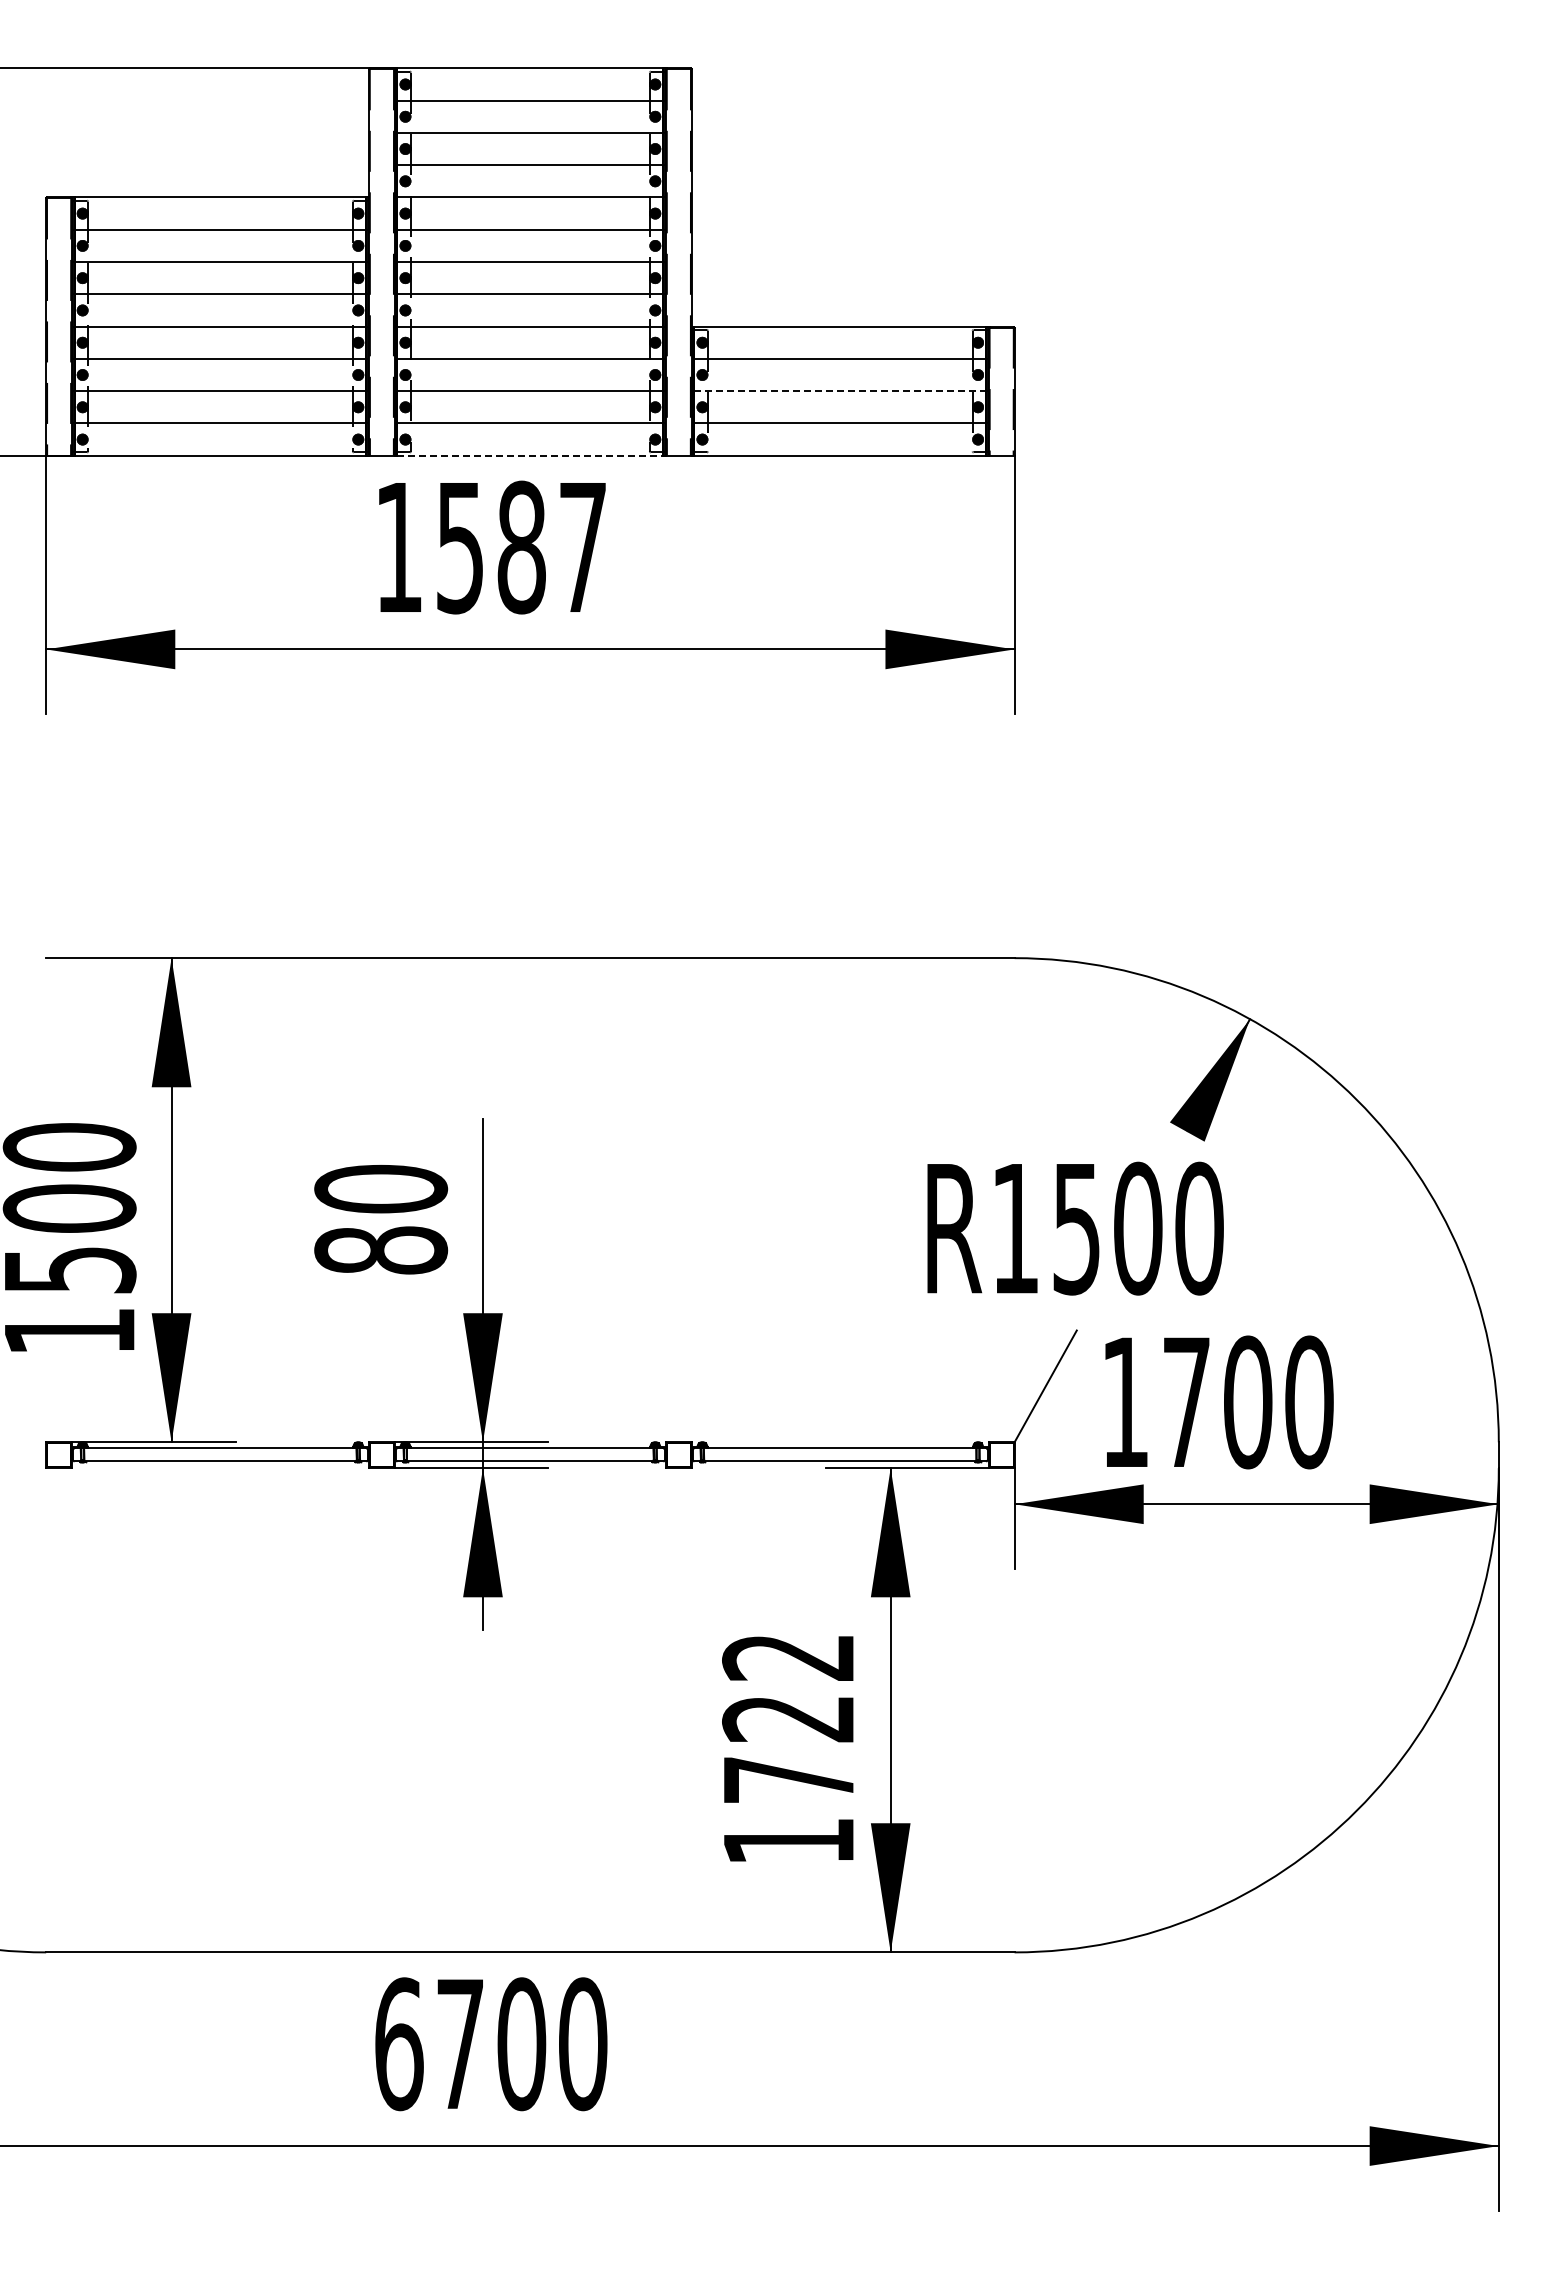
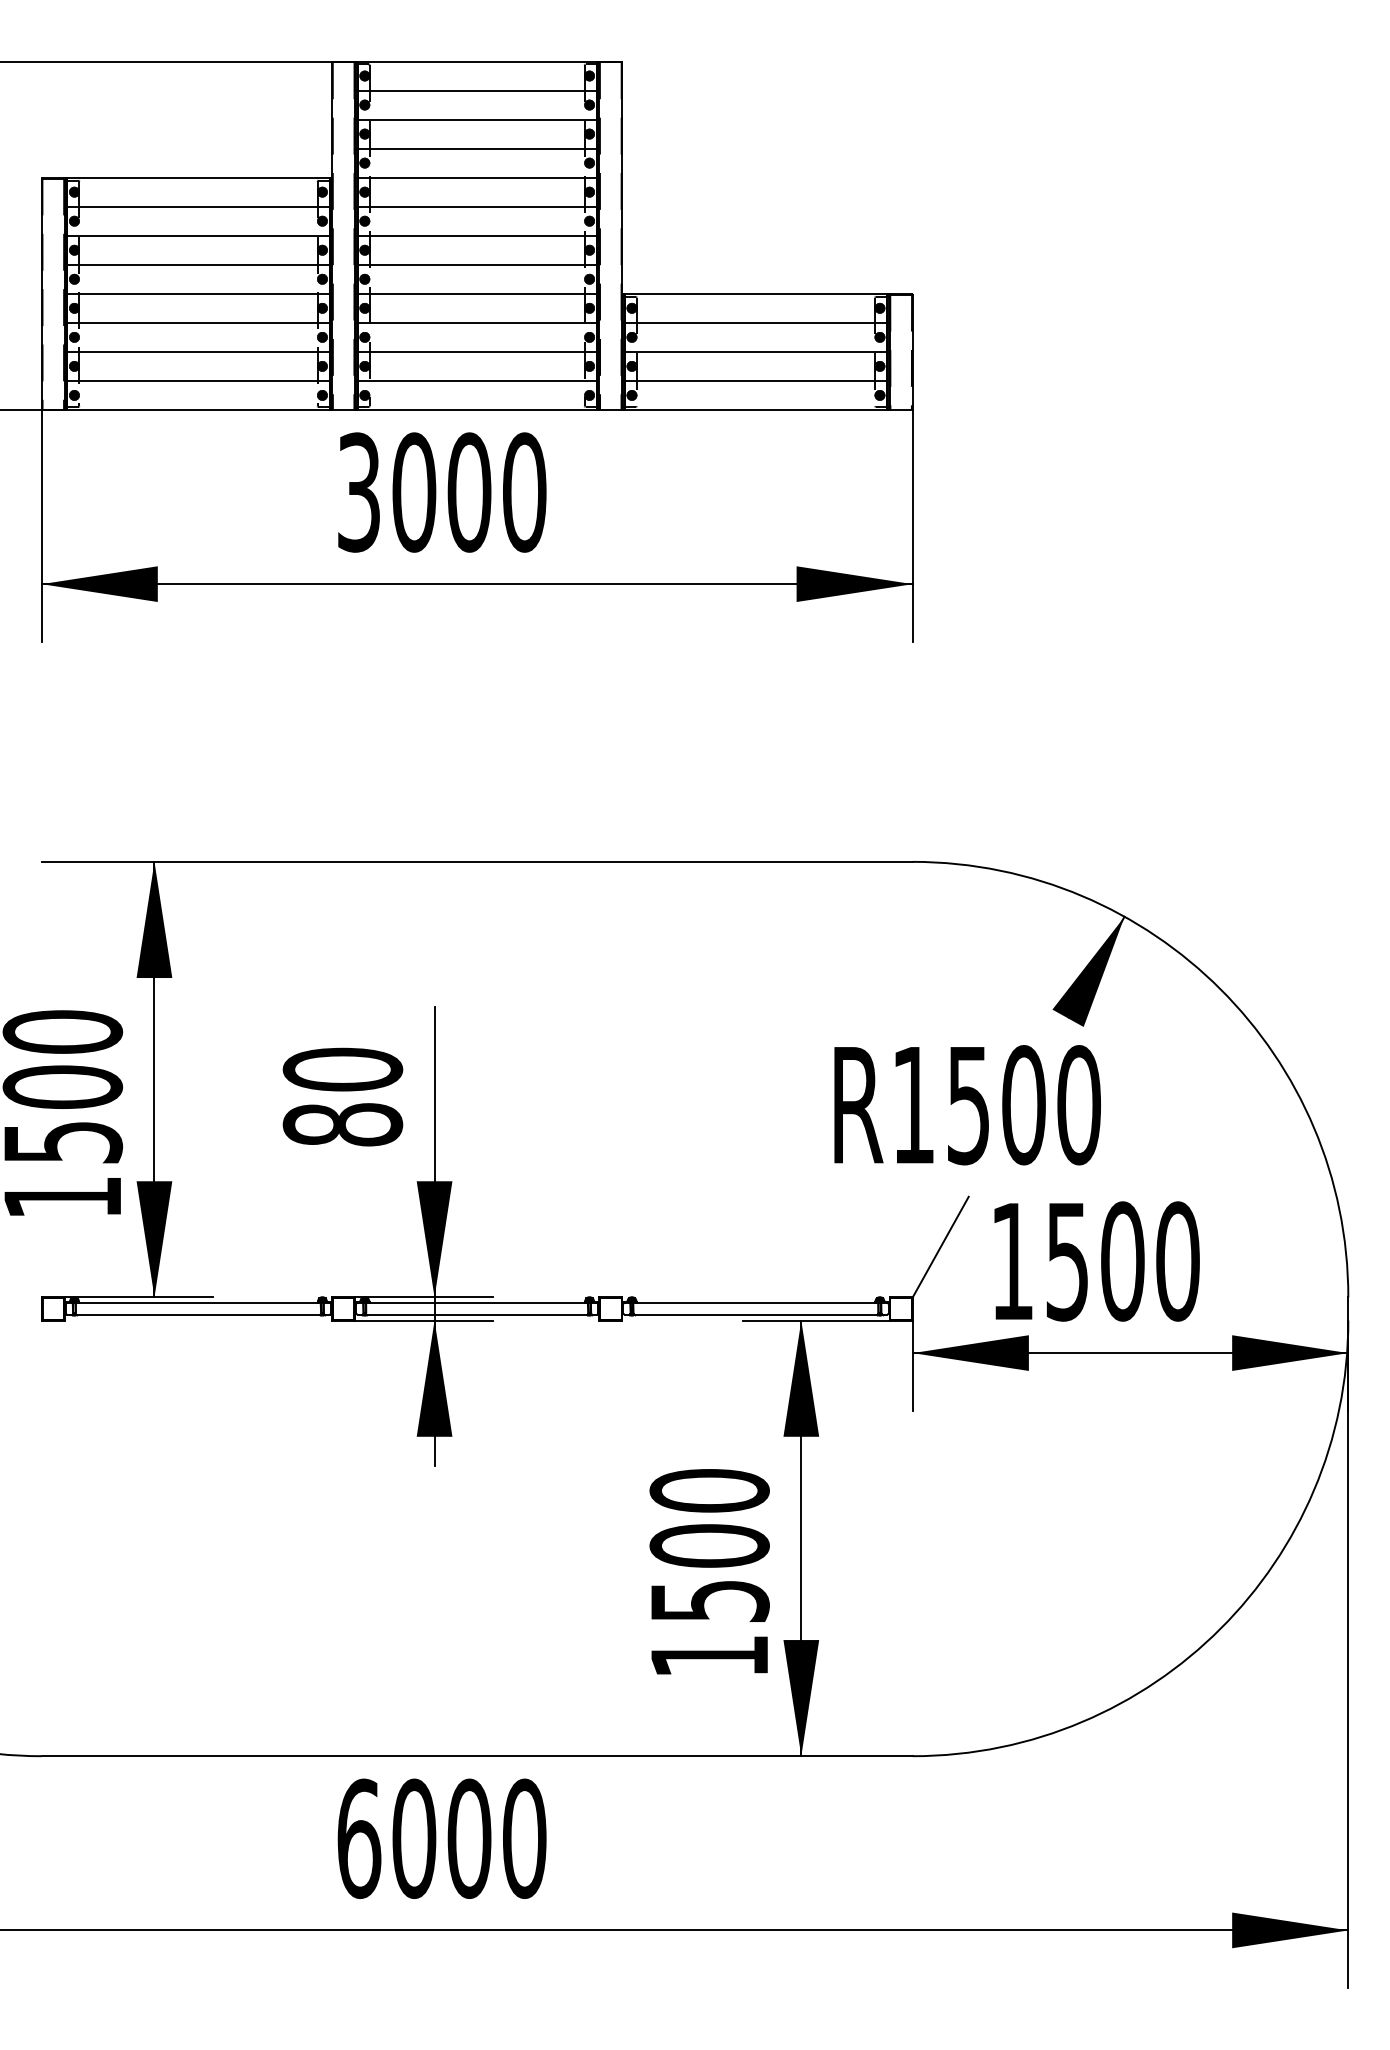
line: (840, 391) -> (756, 352), dashed -> solid
line: (530, 455) -> (477, 409), dashed -> solid
text: (491, 547) -> (442, 492), 1587 -> 3000
text: (1186, 1403) -> (1067, 1262), 1700 -> 1500
text: (788, 1718) -> (709, 1545), 1722 -> 1500
text: (460, 2044) -> (414, 1839), 6700 -> 6000

